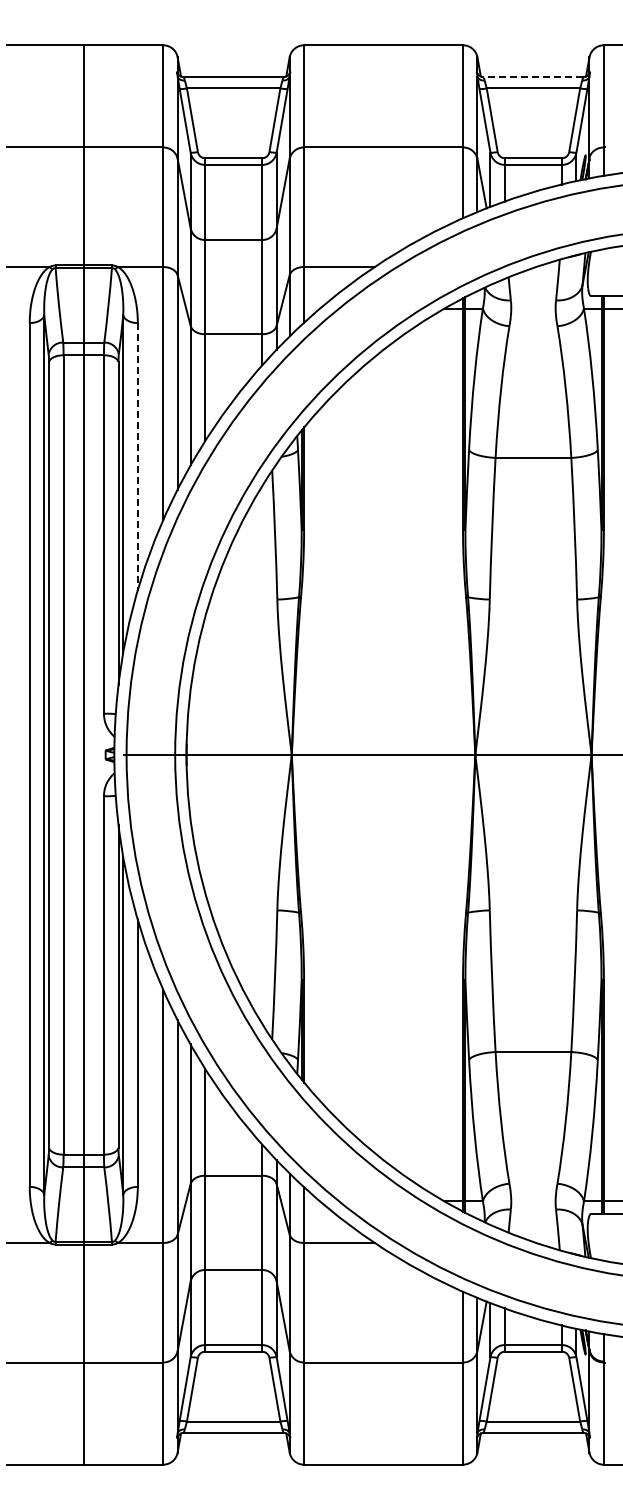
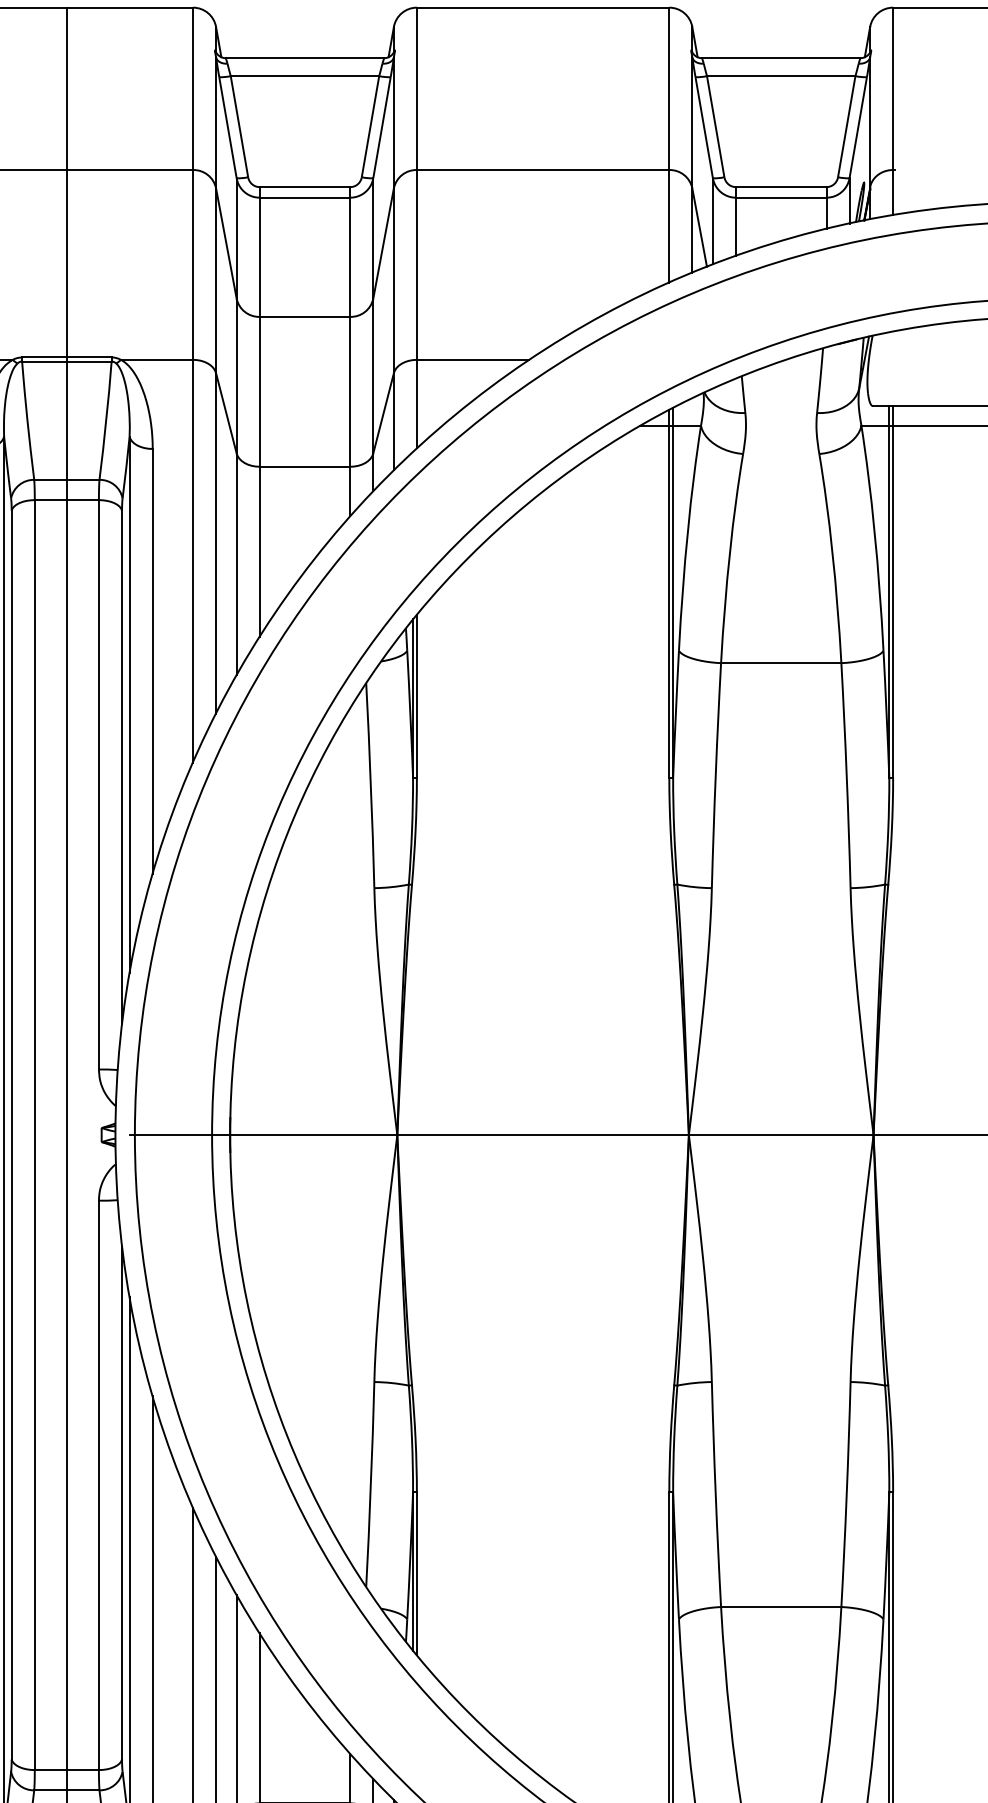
line: (533, 77) -> (781, 58), dashed -> solid
line: (137, 456) -> (152, 660), dashed -> solid

